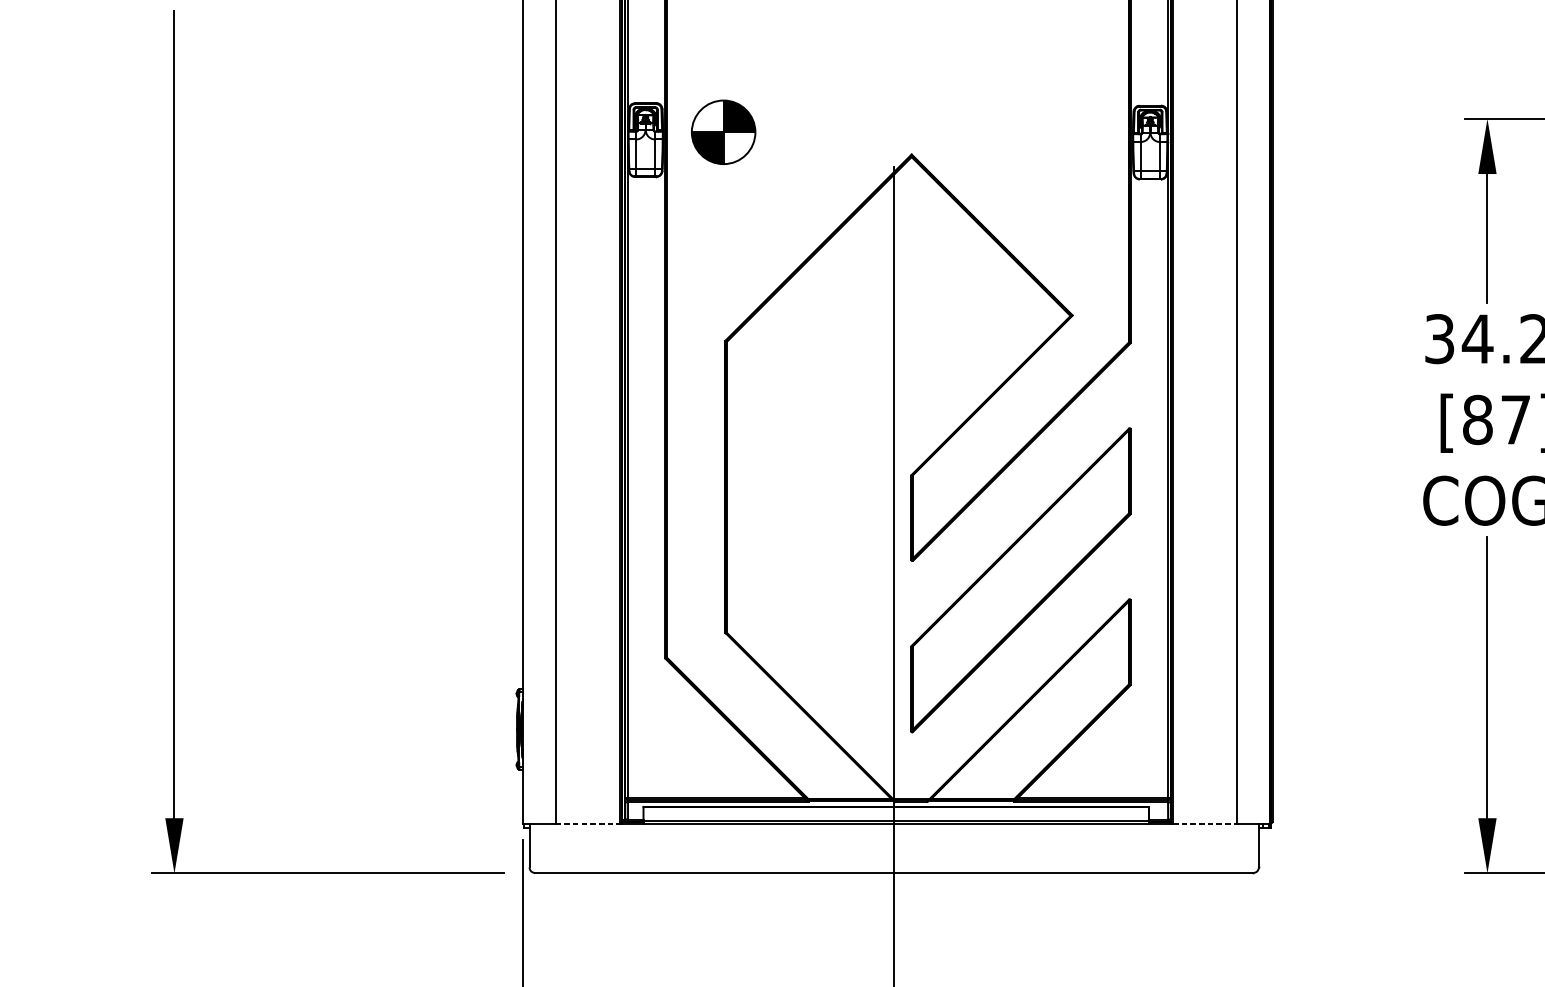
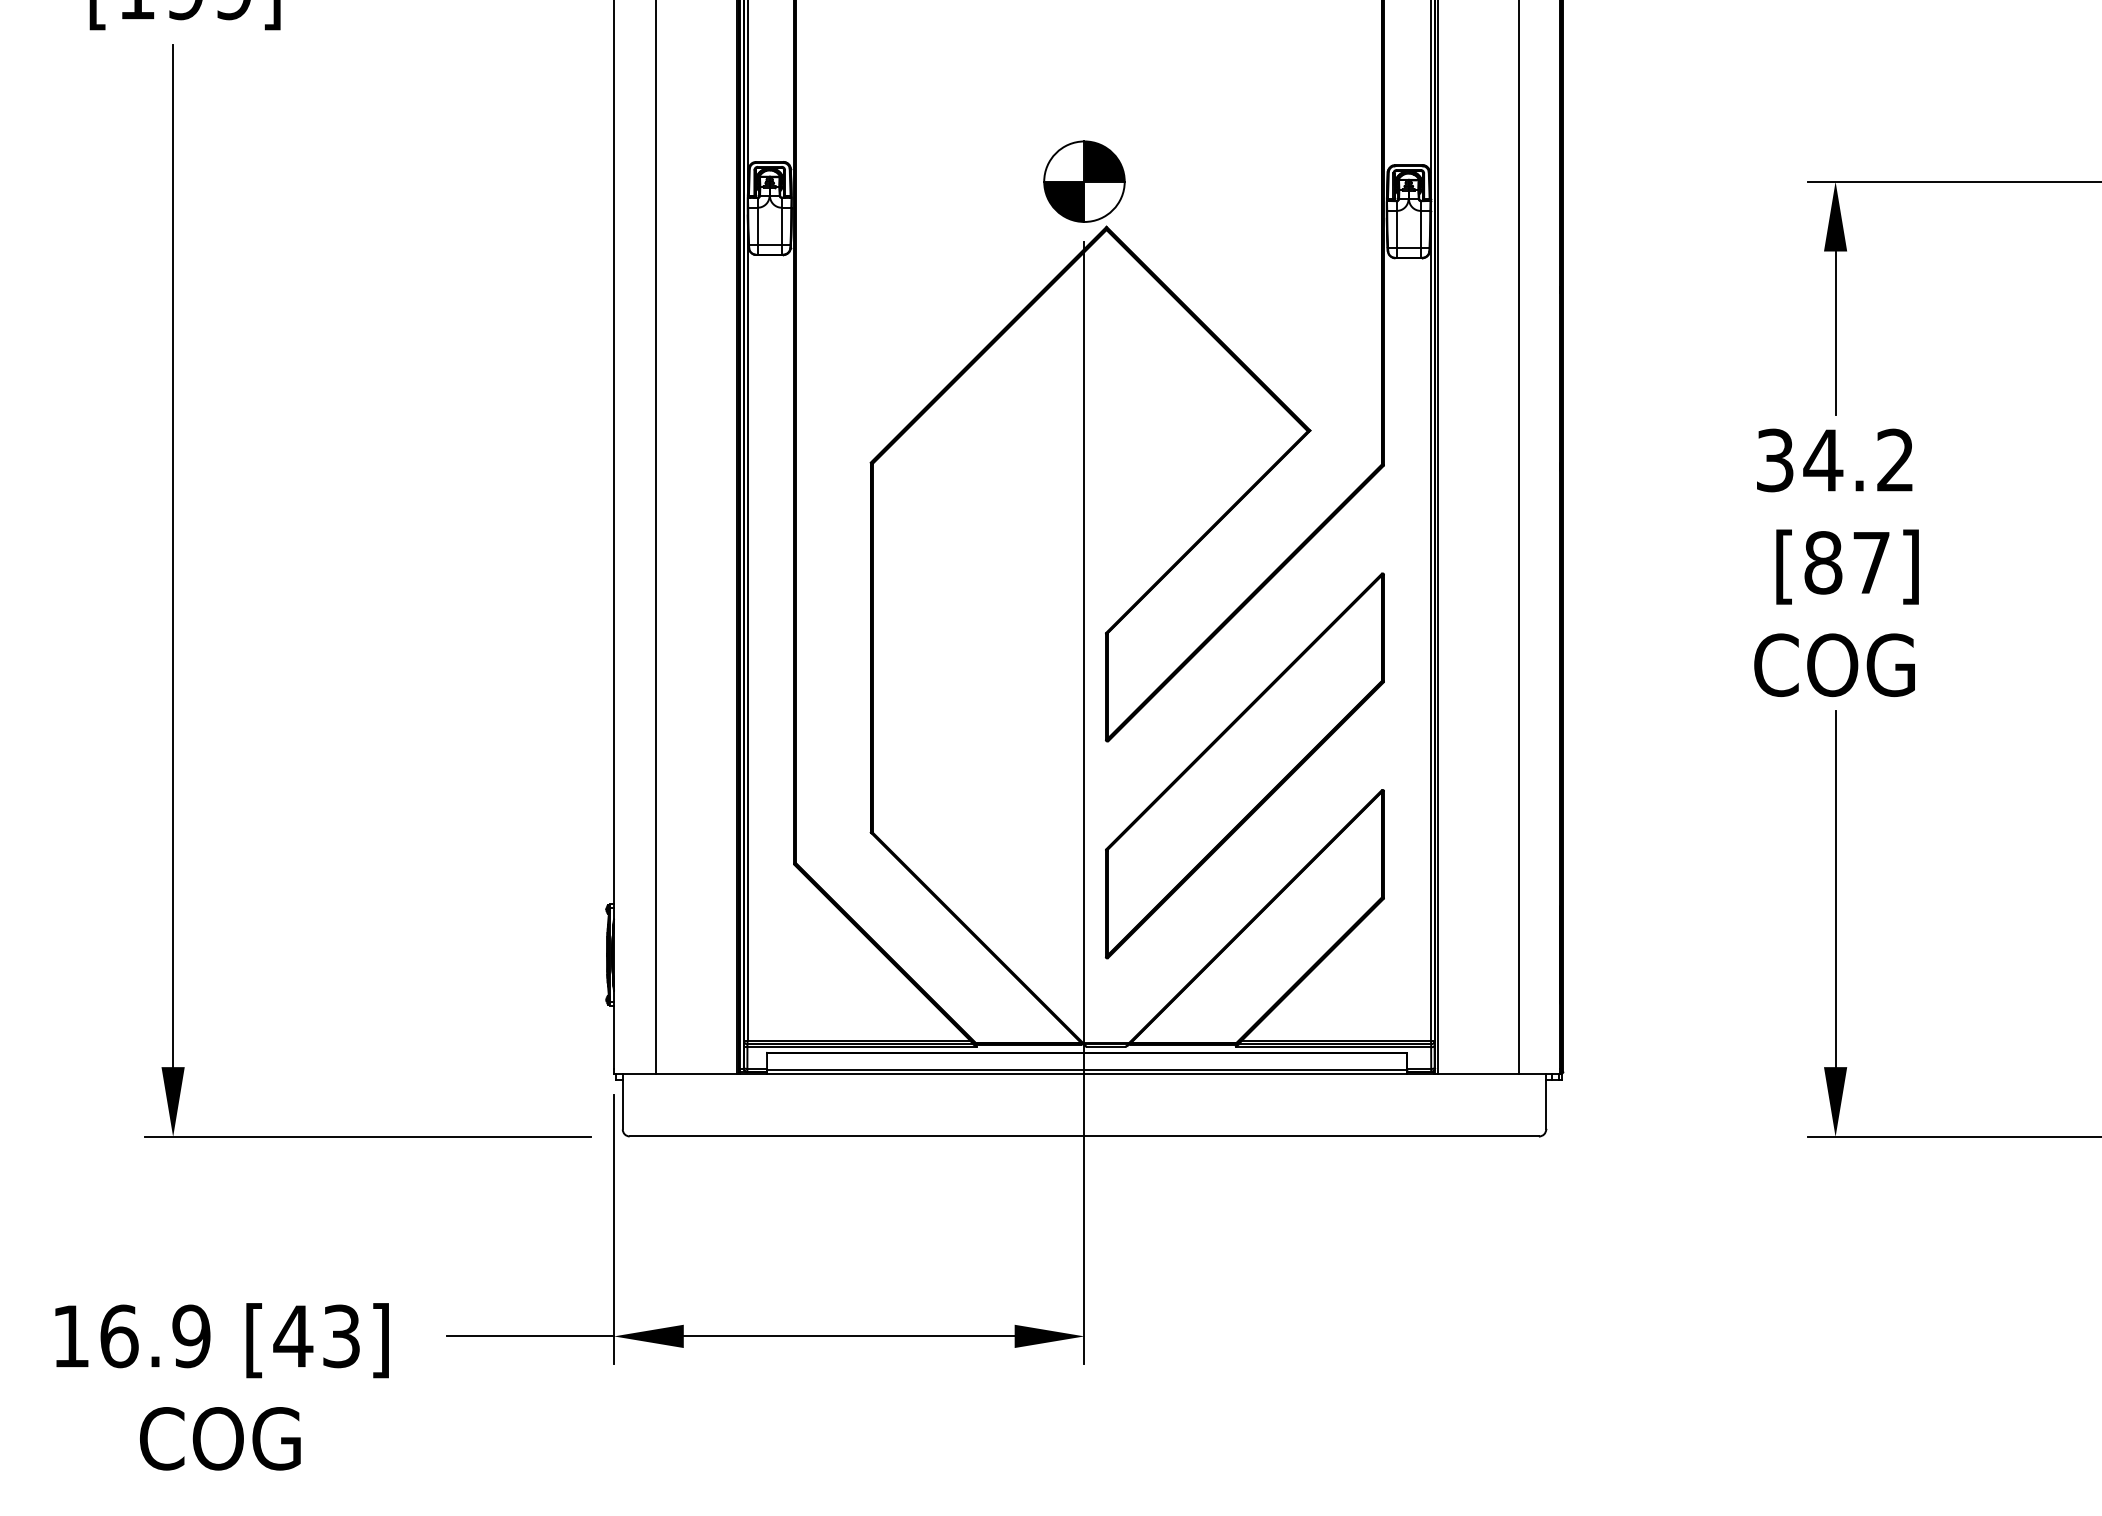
part: (723, 132) -> (1084, 181), moved
line: (587, 823) -> (696, 1073), dashed -> solid
line: (1205, 823) -> (1478, 1073), dashed -> solid

